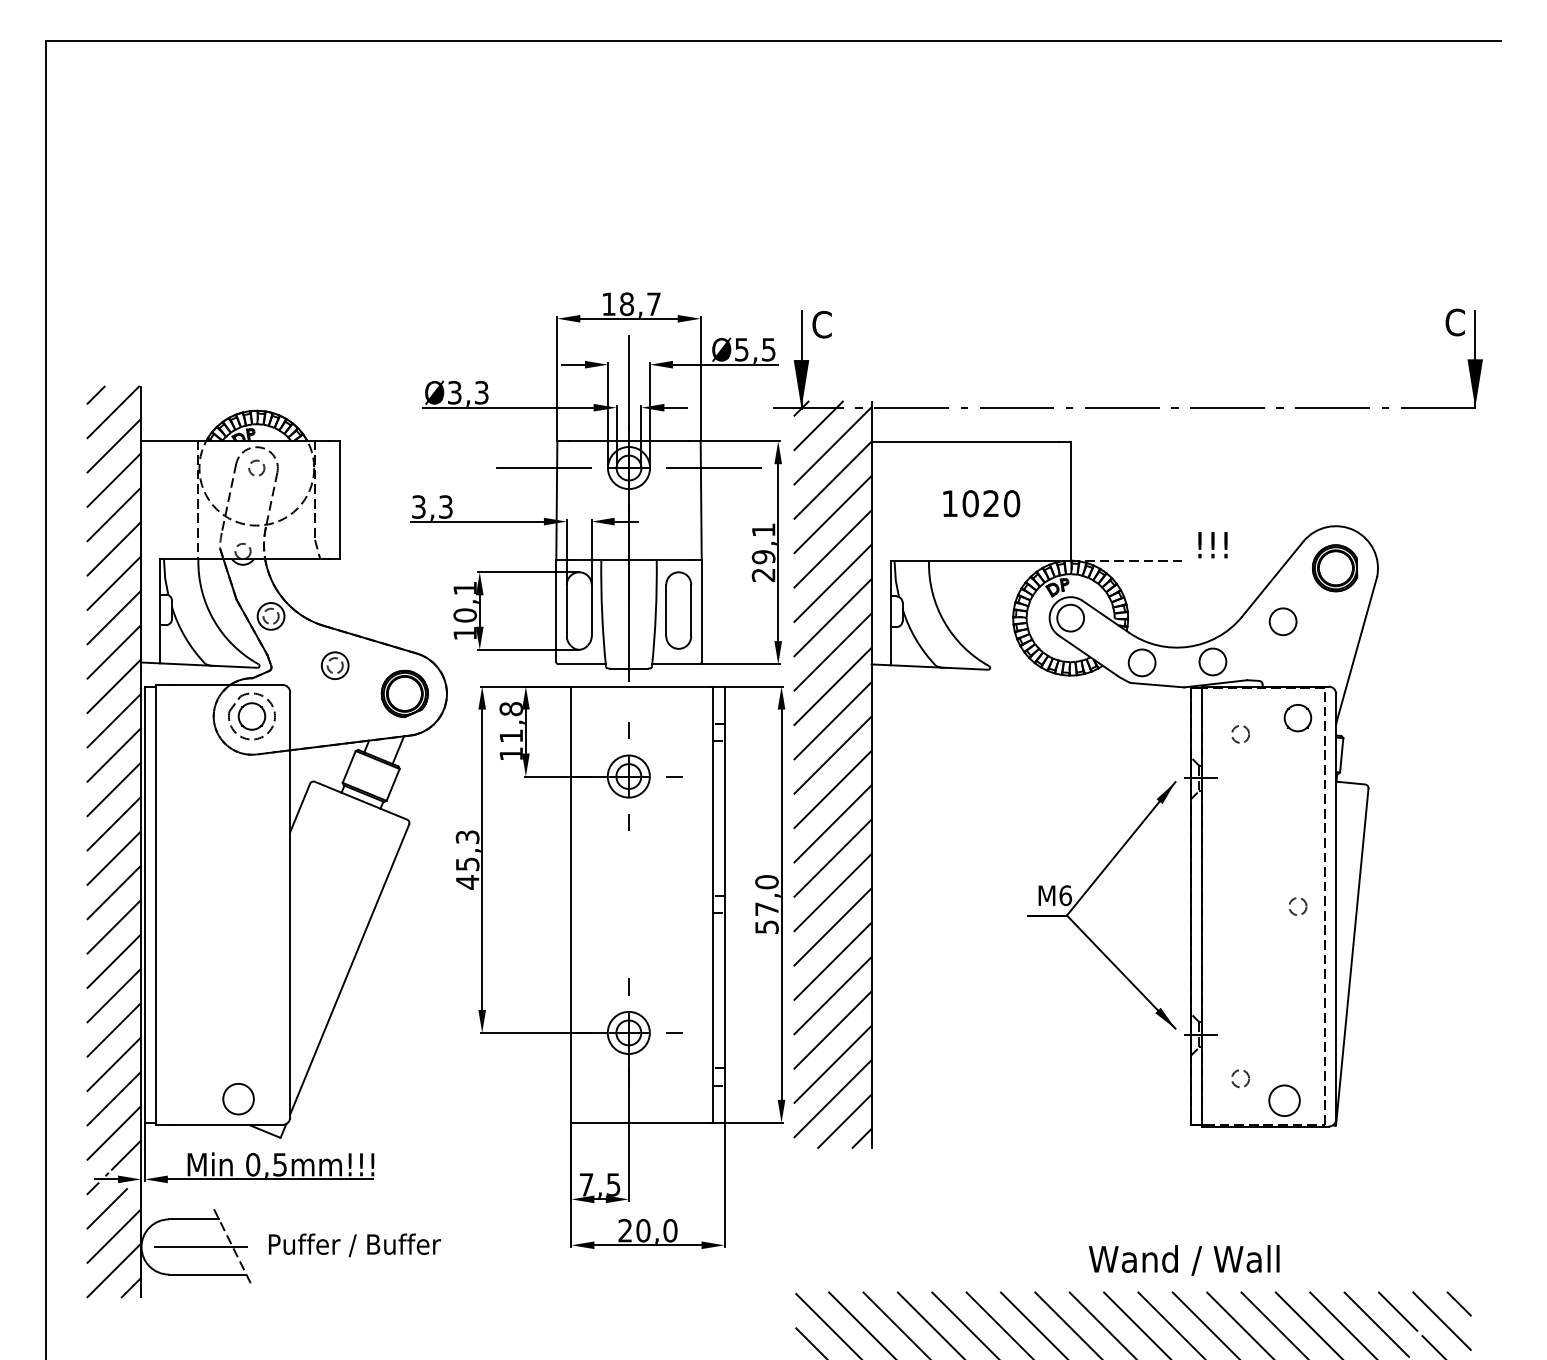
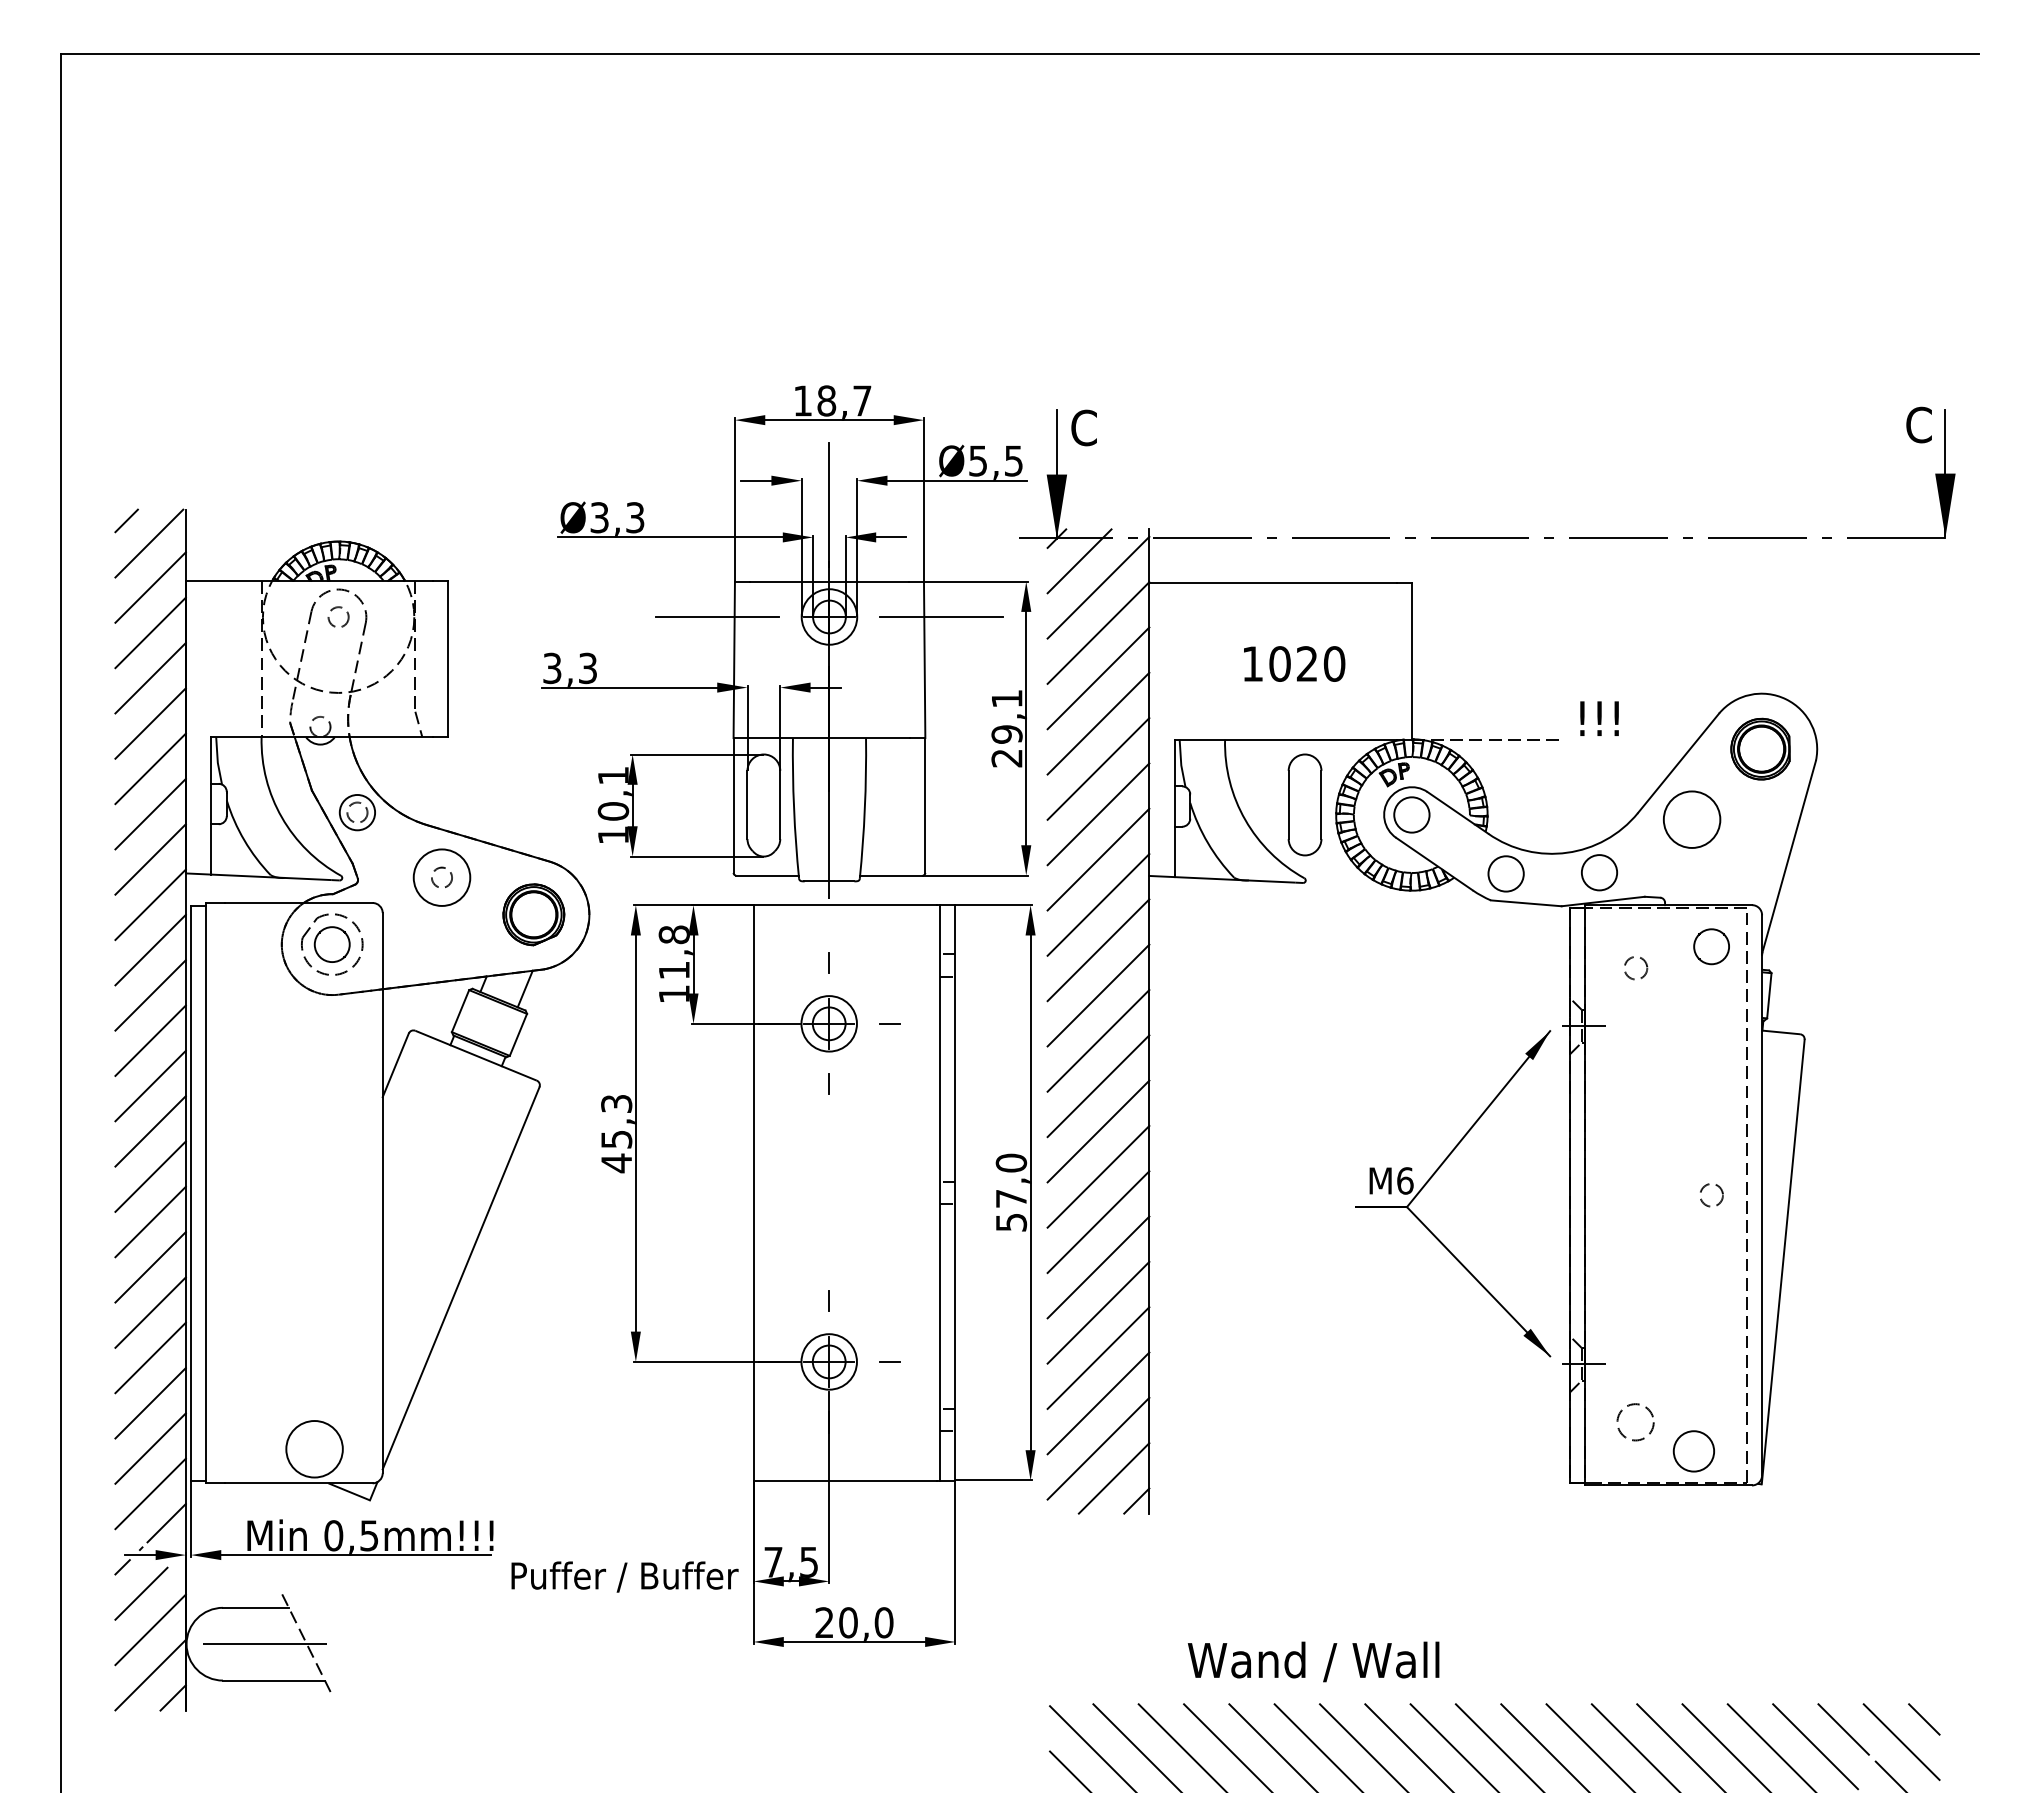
part: (678, 610) -> (1304, 804), moved
circle: (1282, 621) -> (1691, 819), size x1.6
circle: (334, 665) -> (441, 877), size x1.6
circle: (1240, 1078) -> (1636, 1422), size x1.6
circle: (238, 1099) -> (314, 1449), size x1.4
text: (354, 1244) -> (624, 1576), moved
text: (1184, 1260) -> (1313, 1661), moved

